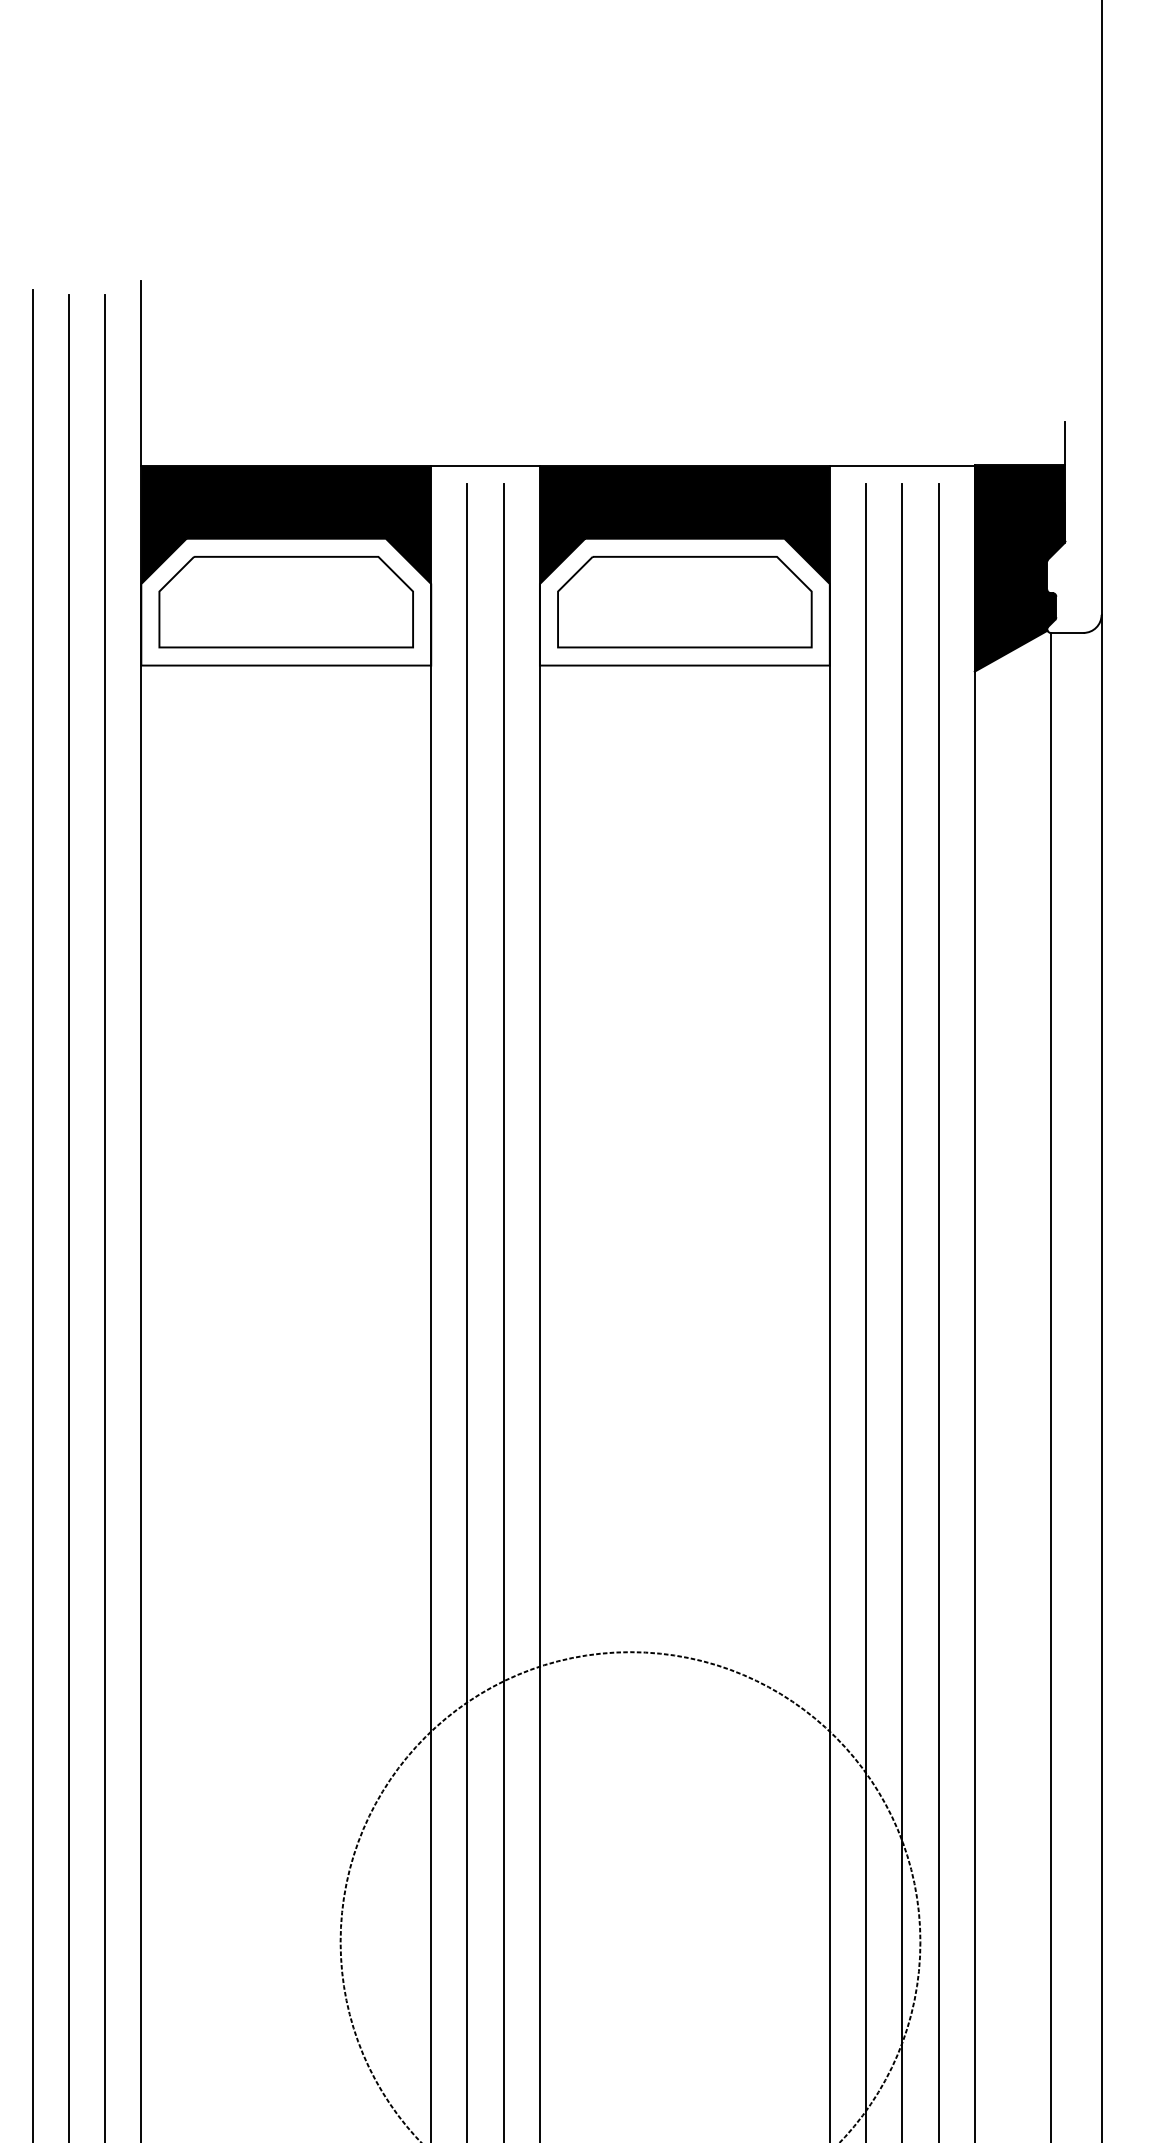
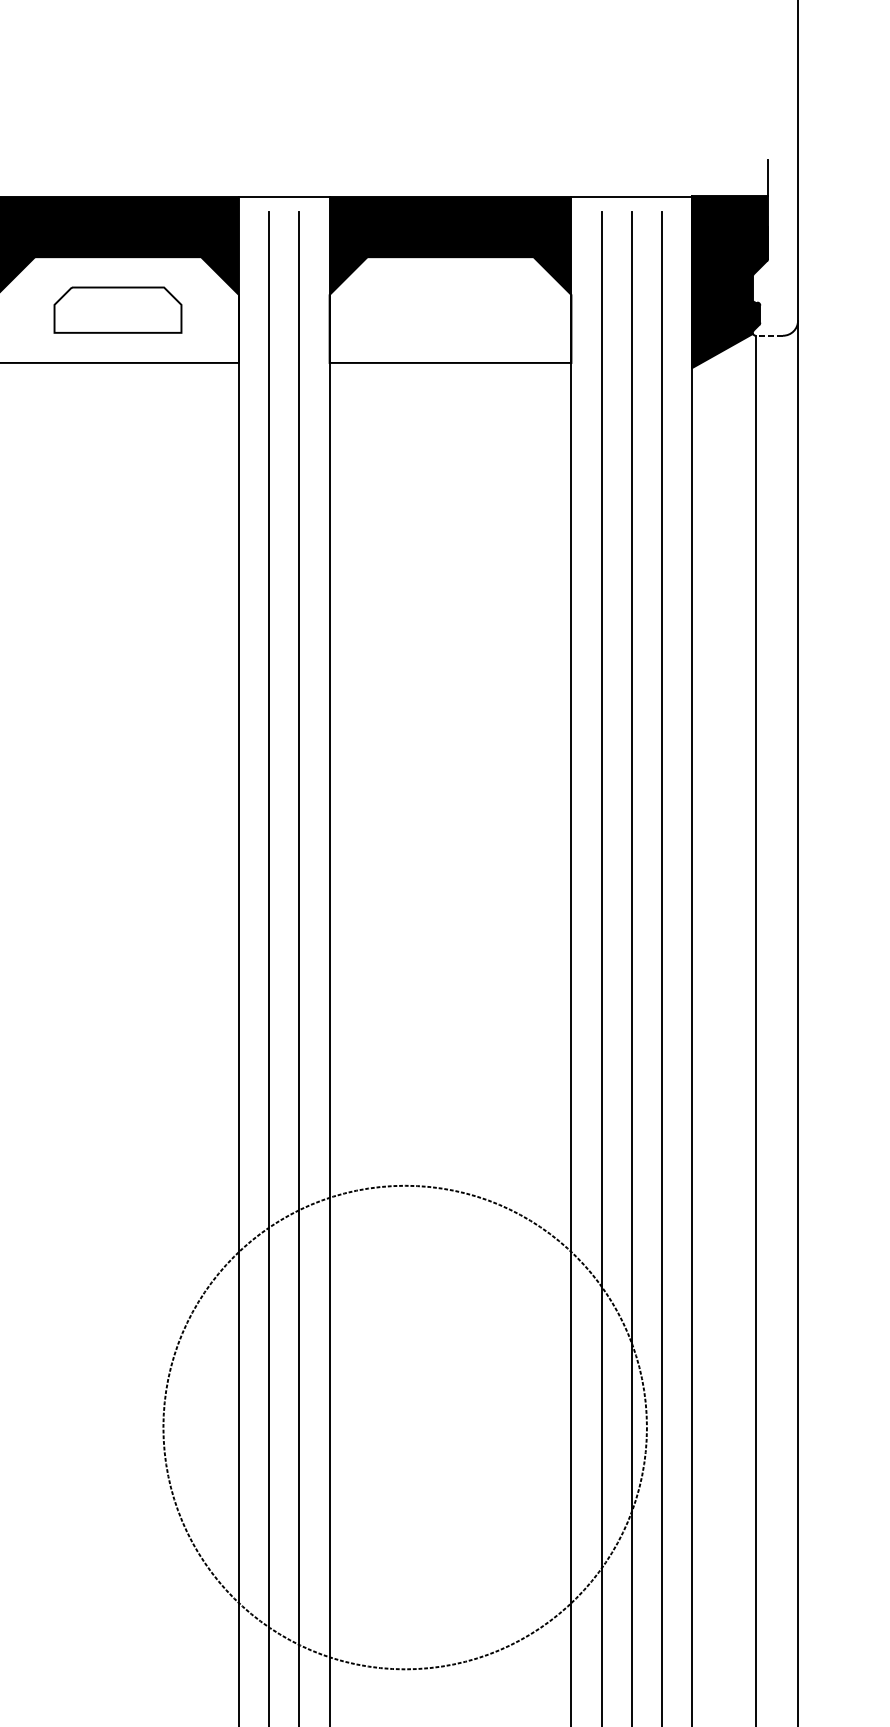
part: (285, 602) -> (117, 310), size x0.6
part: (684, 602) -> (450, 310), removed
line: (1066, 632) -> (768, 335), solid -> dashed

